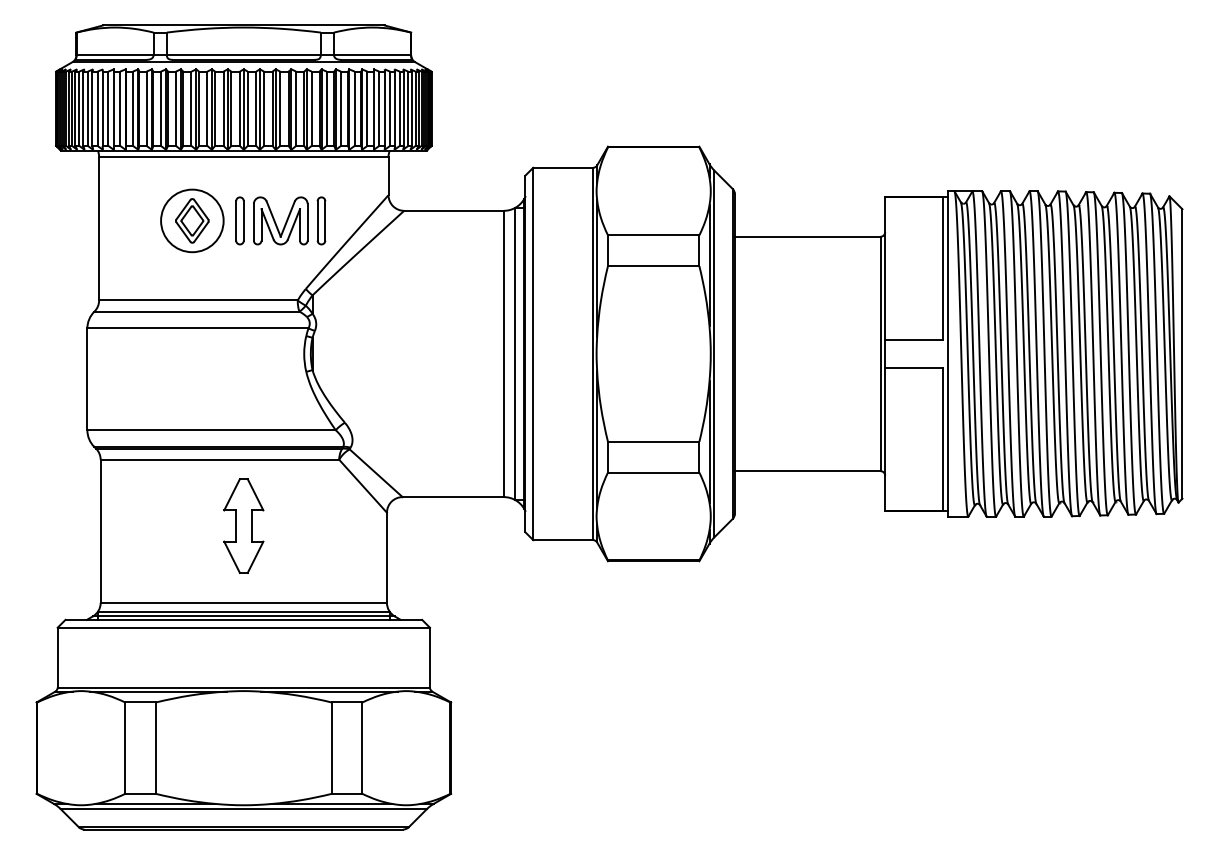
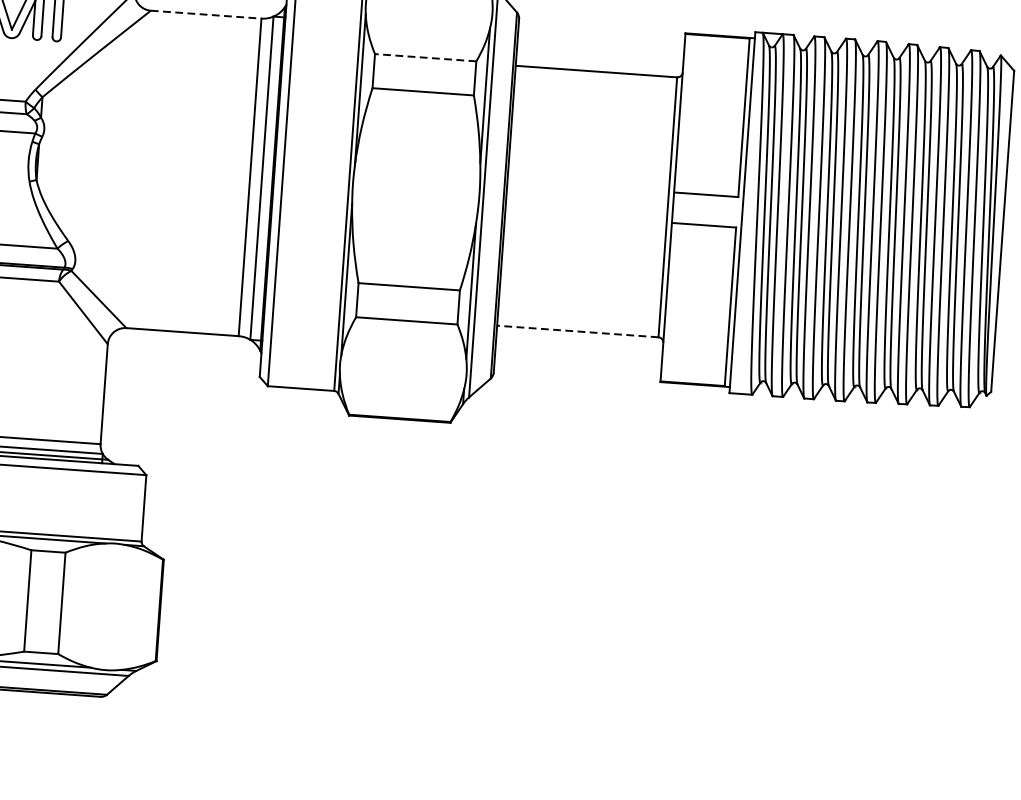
line: (454, 210) -> (206, 14), solid -> dashed
line: (653, 235) -> (425, 57), solid -> dashed
line: (807, 471) -> (577, 331), solid -> dashed

